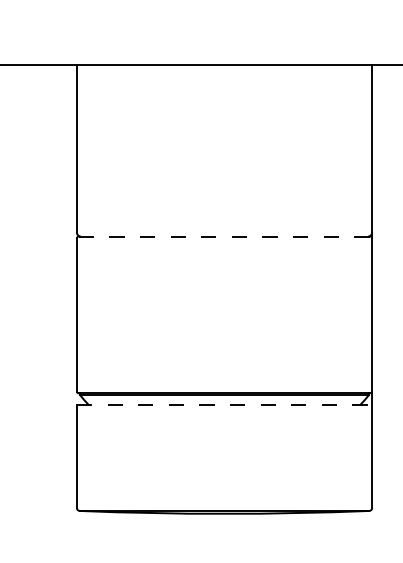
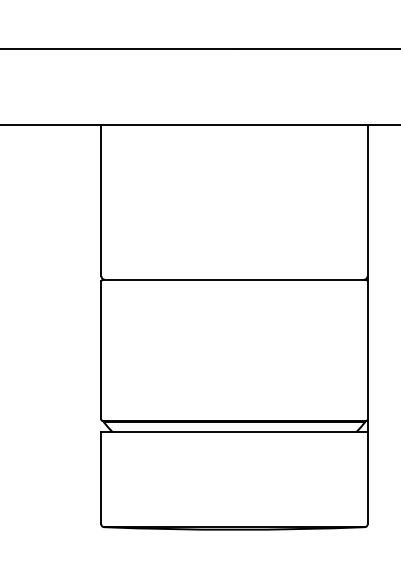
line: (225, 236) -> (235, 279), dashed -> solid
line: (225, 404) -> (235, 431), dashed -> solid

